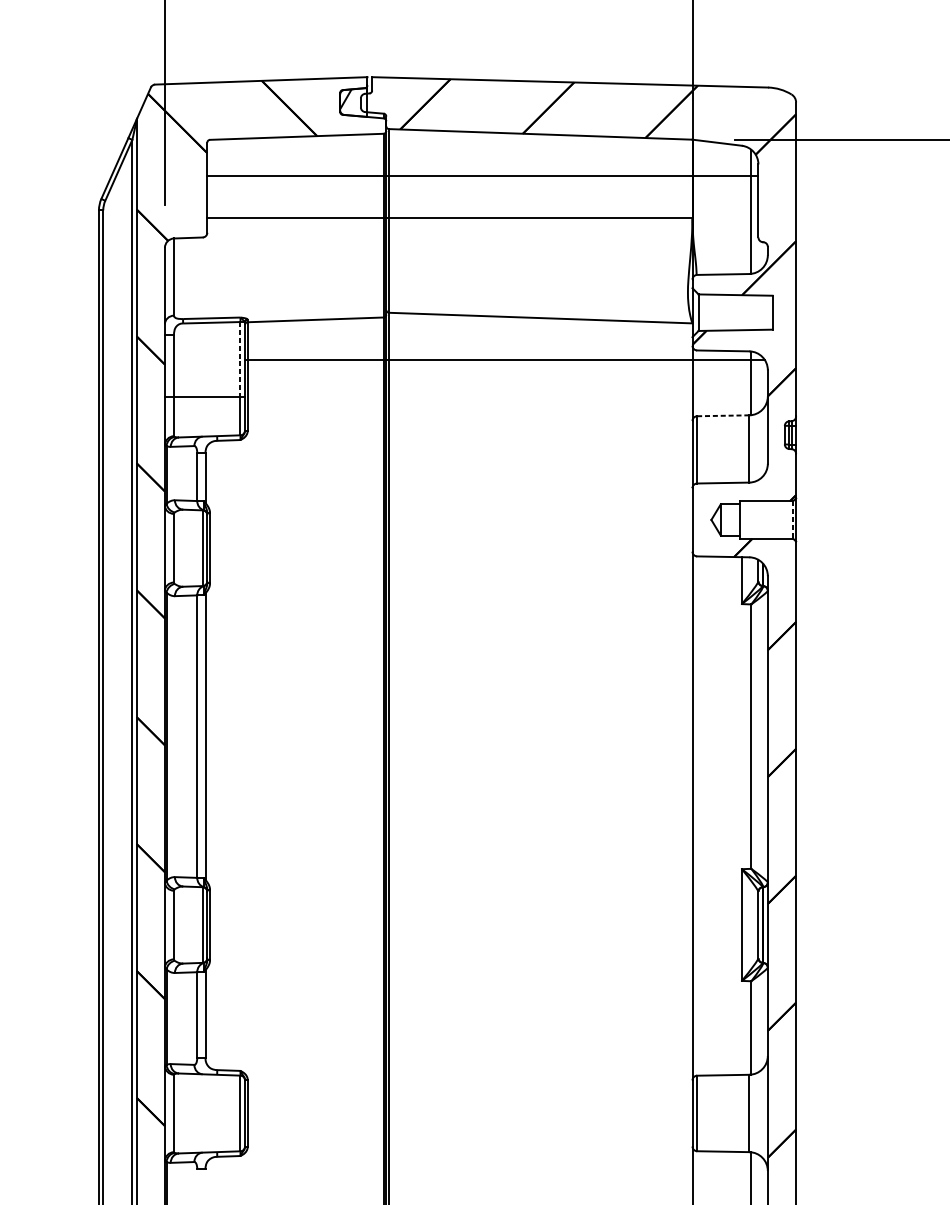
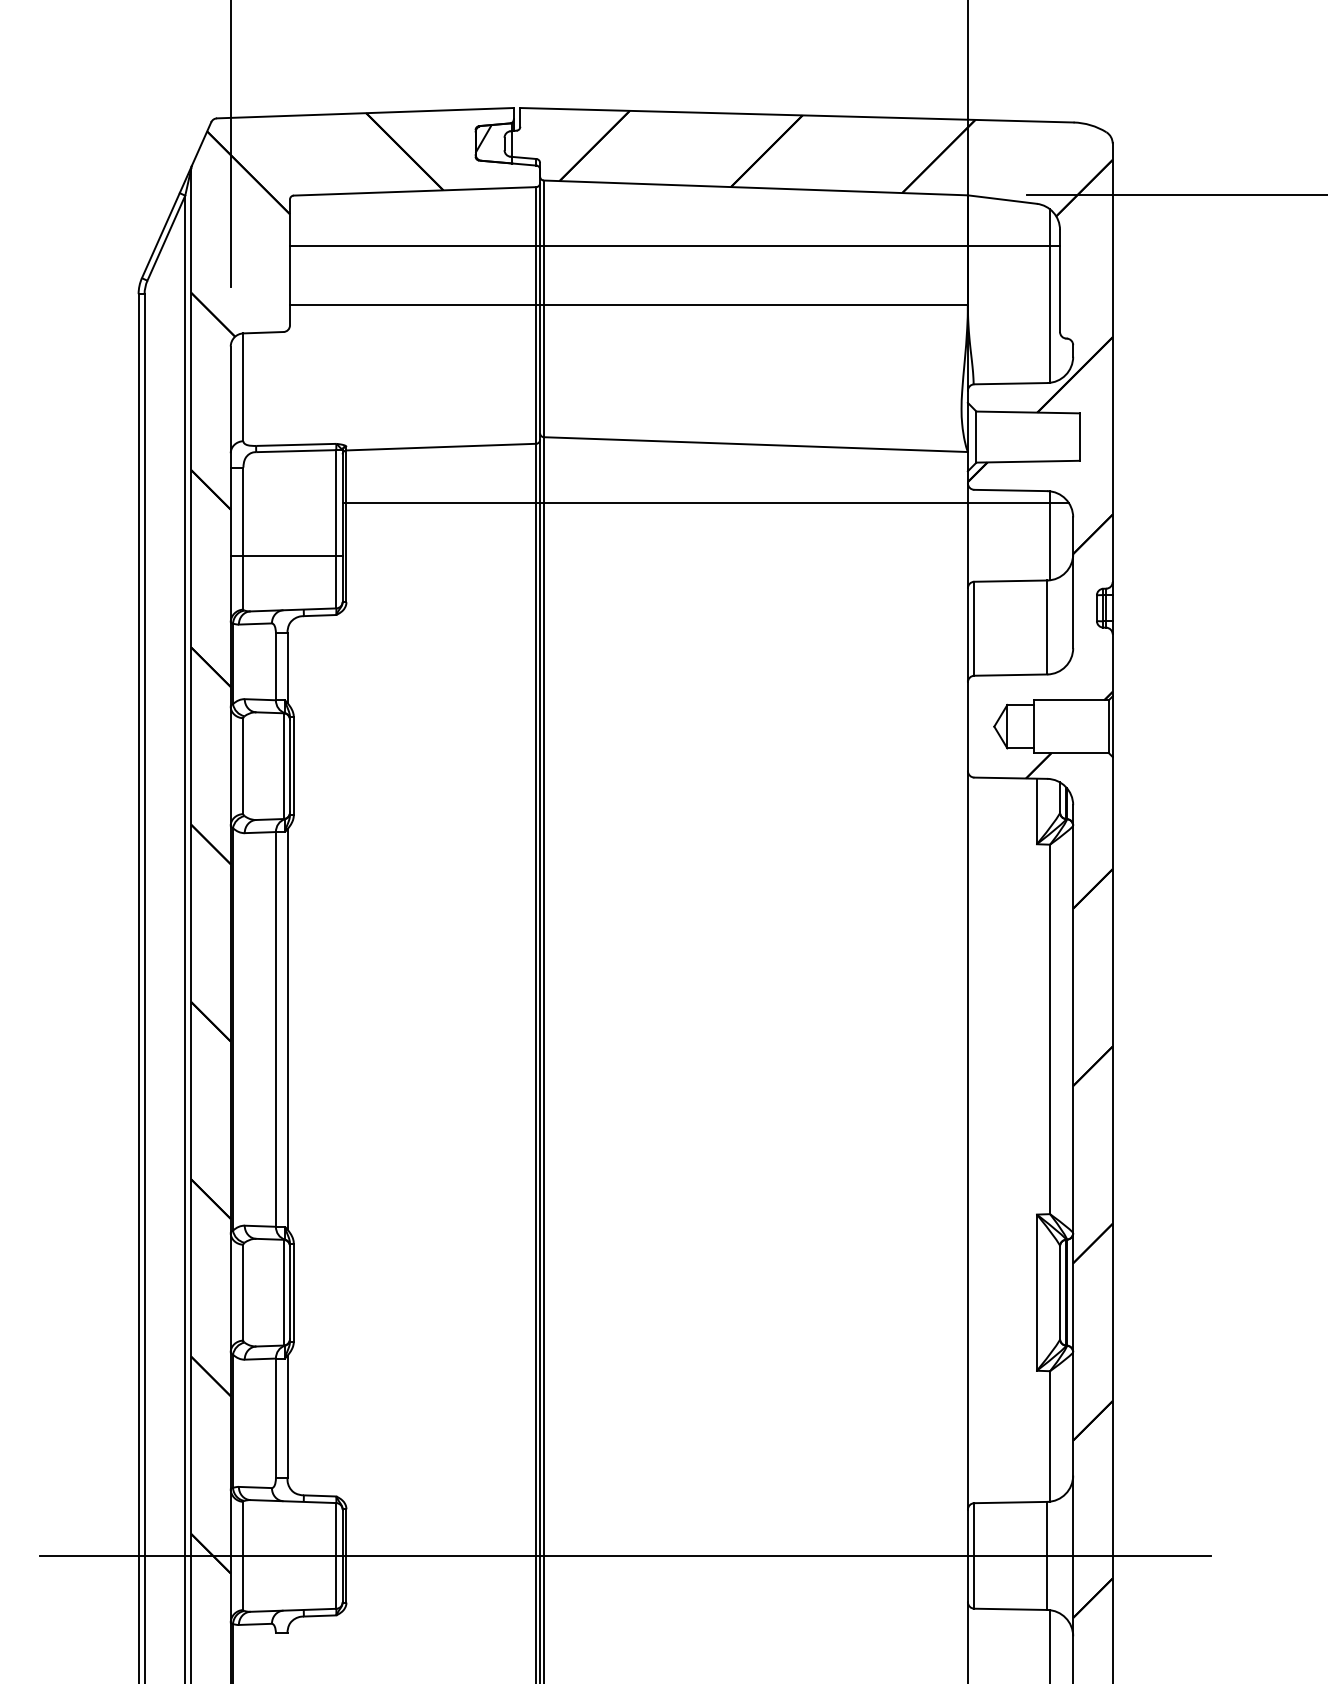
line: (240, 359) -> (336, 502), dashed -> solid
line: (723, 416) -> (1011, 581), dashed -> solid
line: (793, 520) -> (1108, 727), dashed -> solid
line: (447, 1113) -> (625, 1555), added

